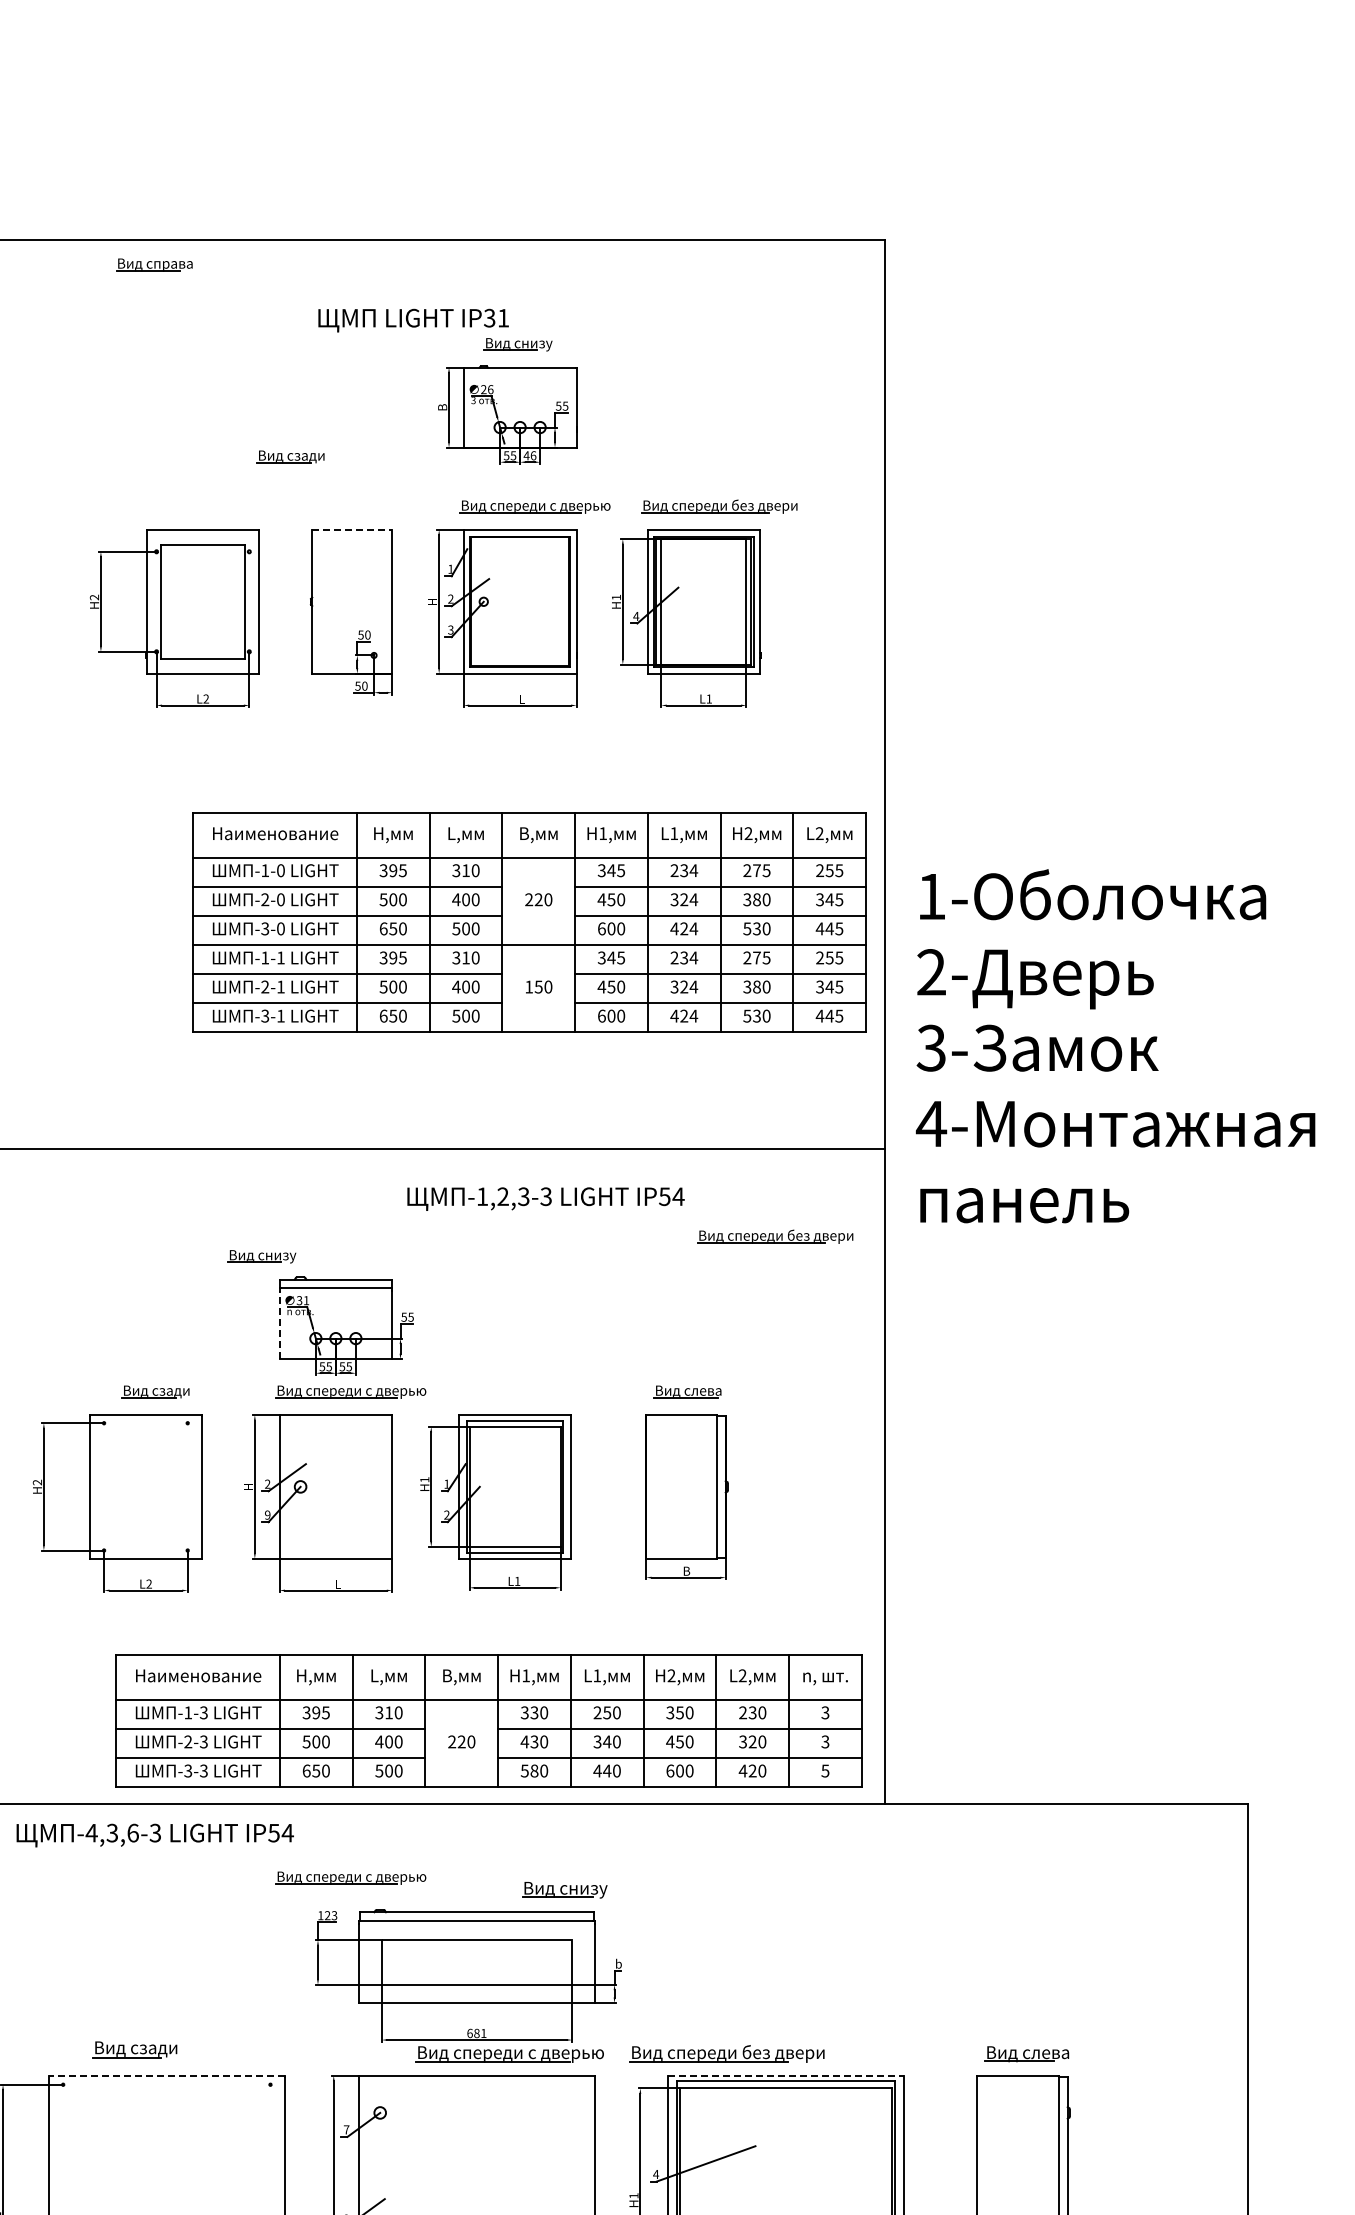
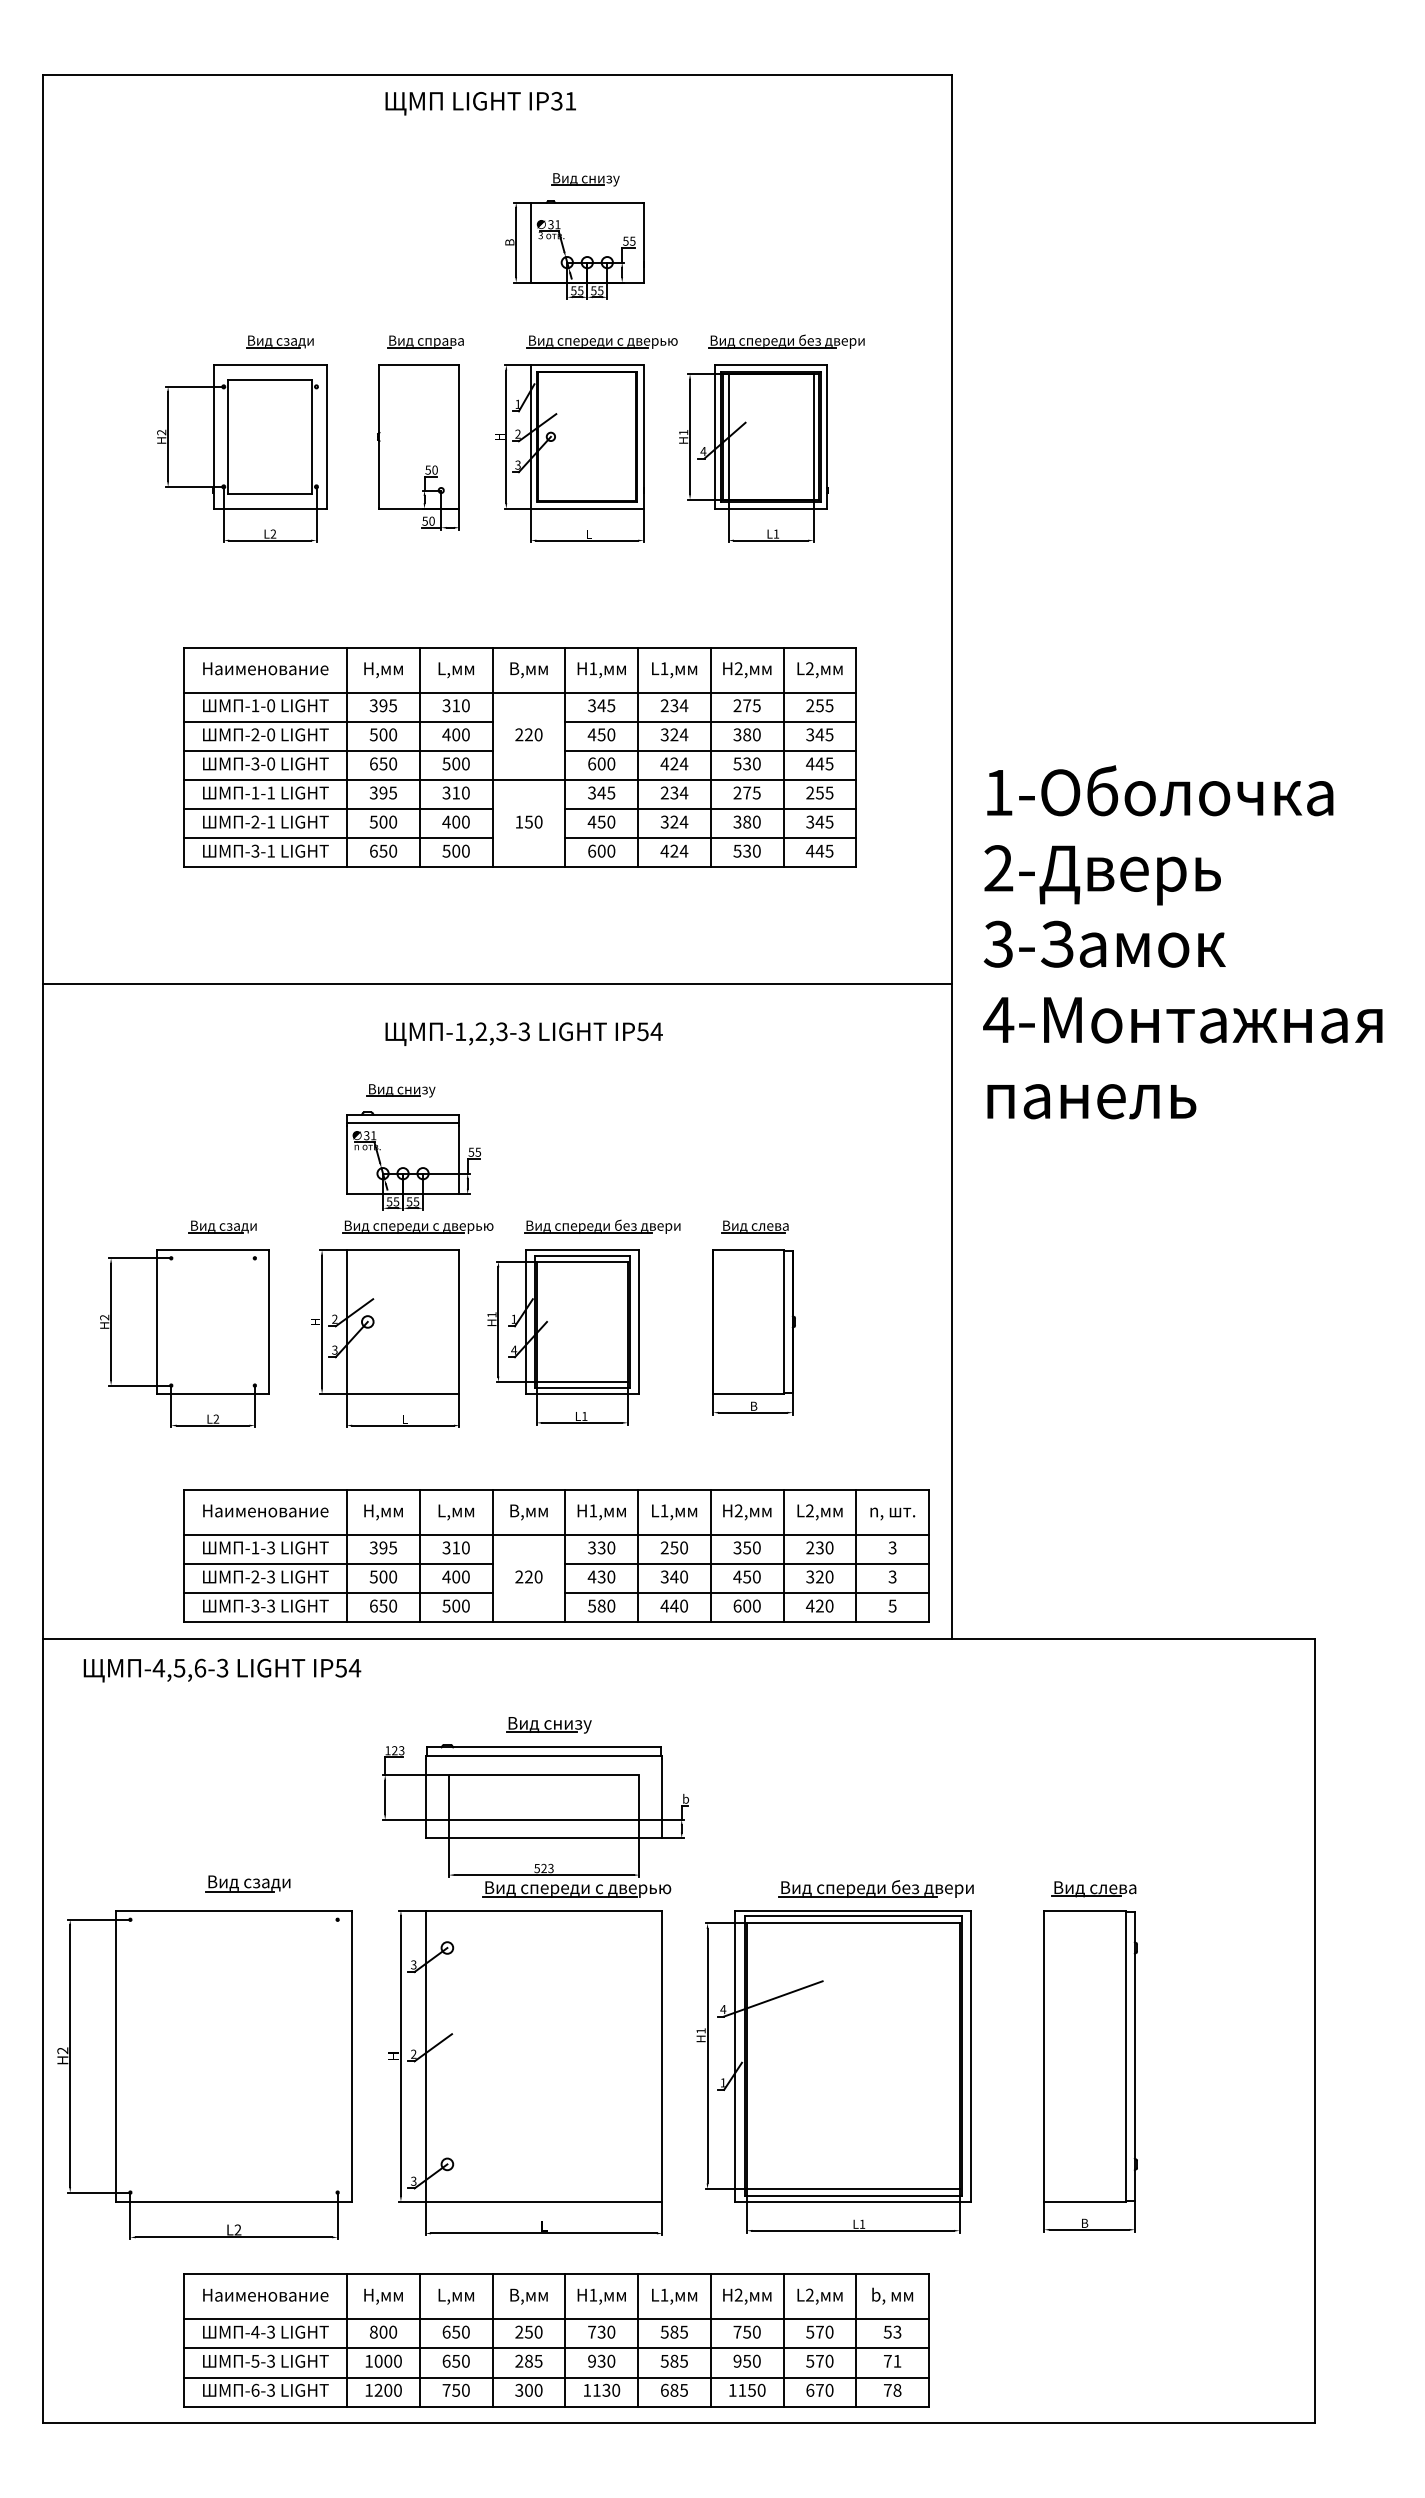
part: (154, 264) -> (425, 341), moved
text: (413, 320) -> (480, 103), moved
text: (487, 389) -> (554, 224), 26 -> 31
text: (529, 455) -> (596, 290), 46 -> 55
part: (290, 456) -> (279, 341), moved
line: (352, 530) -> (419, 365), dashed -> solid
part: (529, 922) -> (519, 757), moved
text: (1115, 1046) -> (1182, 942), moved
text: (545, 1198) -> (523, 1033), moved
part: (775, 1236) -> (602, 1226), moved
part: (261, 1256) -> (400, 1090), moved
line: (279, 1324) -> (346, 1159), dashed -> solid
text: (447, 1514) -> (514, 1349), 2 -> 4
text: (267, 1515) -> (334, 1350), 9 -> 3
text: (112, 1832) -> (179, 1667), -4,3,6-3 -> -4,5,6-3
part: (350, 1877) -> (417, 1712), removed
part: (564, 1890) -> (548, 1725), moved
text: (476, 2033) -> (543, 1868), 681 -> 523
part: (134, 2049) -> (247, 1883), moved
part: (726, 2053) -> (875, 1888), moved
line: (166, 2075) -> (233, 1910), dashed -> solid
line: (786, 2075) -> (853, 1910), dashed -> solid
text: (346, 2129) -> (413, 1964), 7 -> 3

